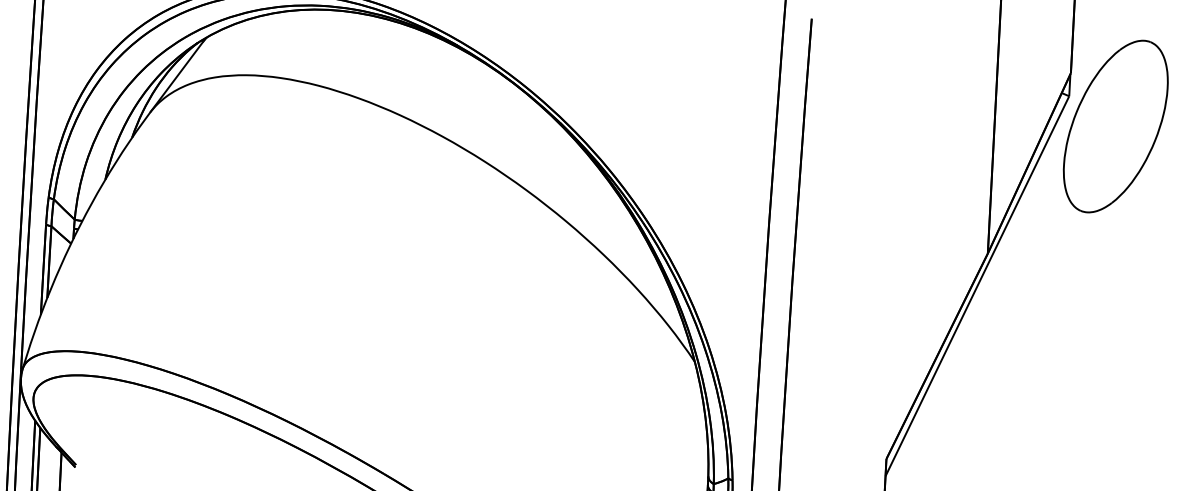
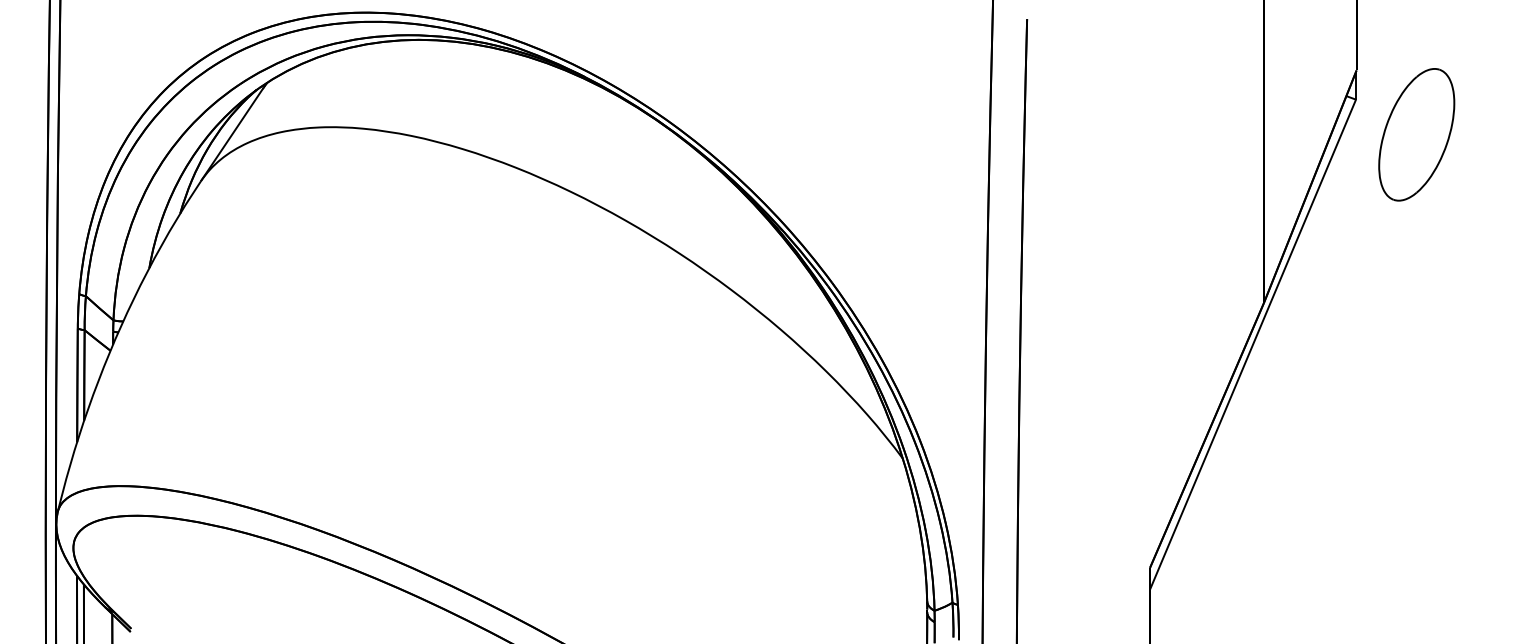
part: (1115, 126) -> (1416, 134), size x0.6

